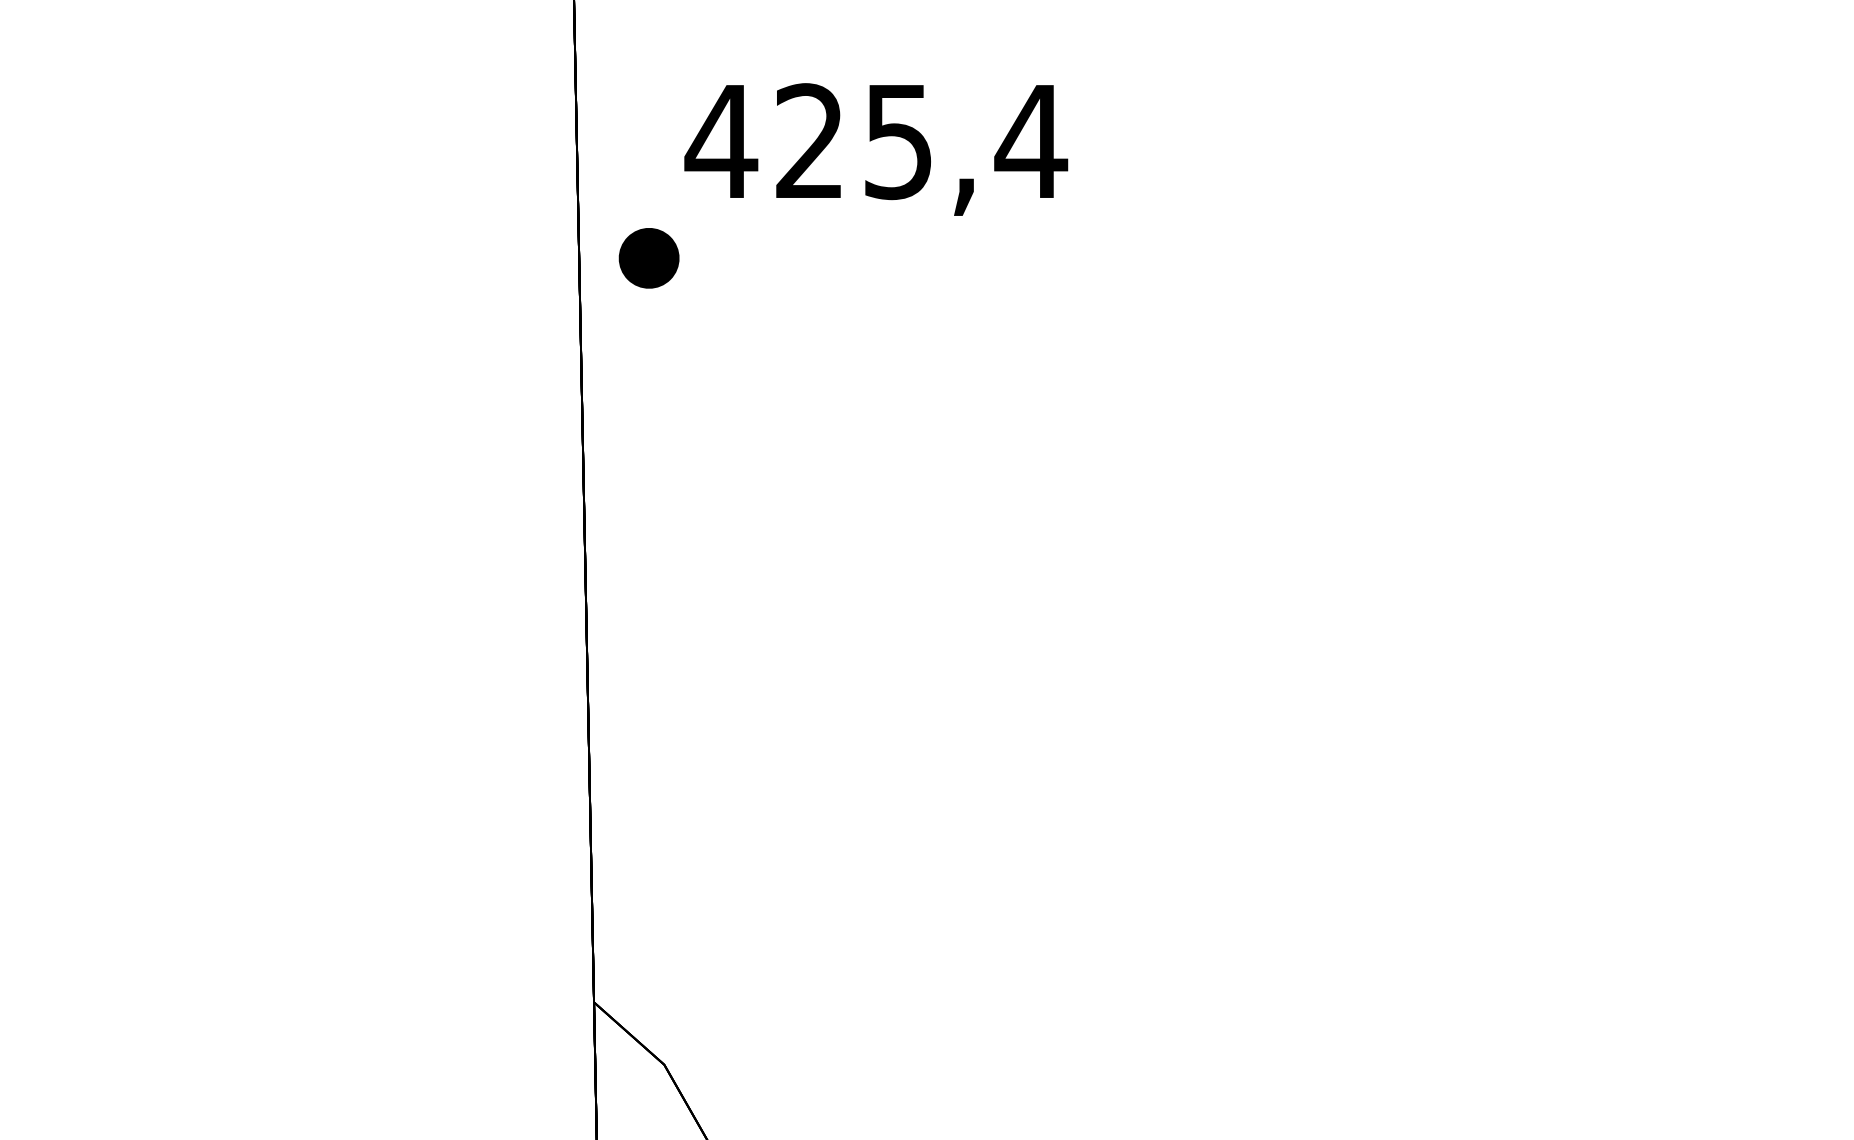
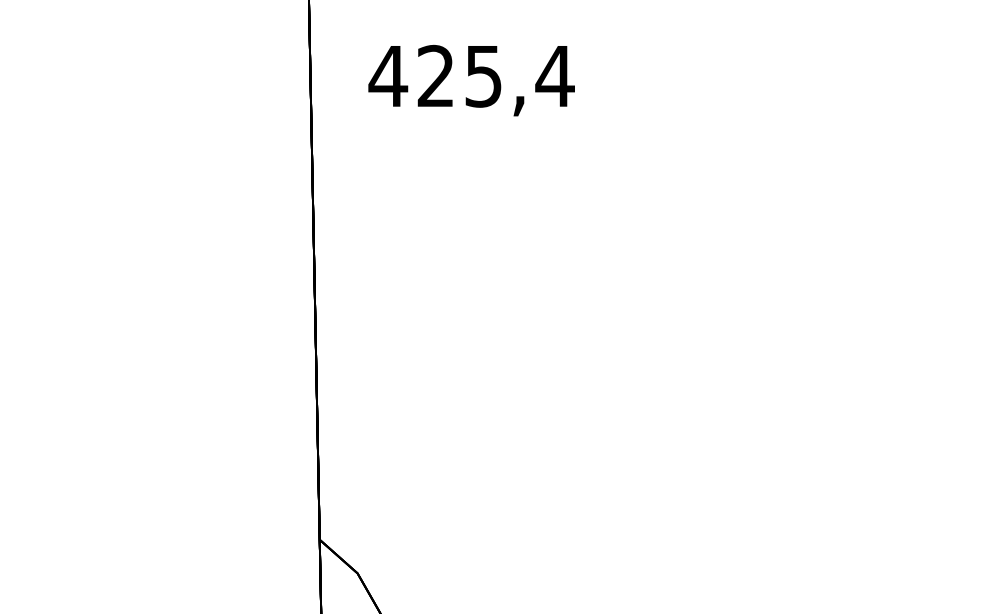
part: (649, 257) -> (349, 138), removed

